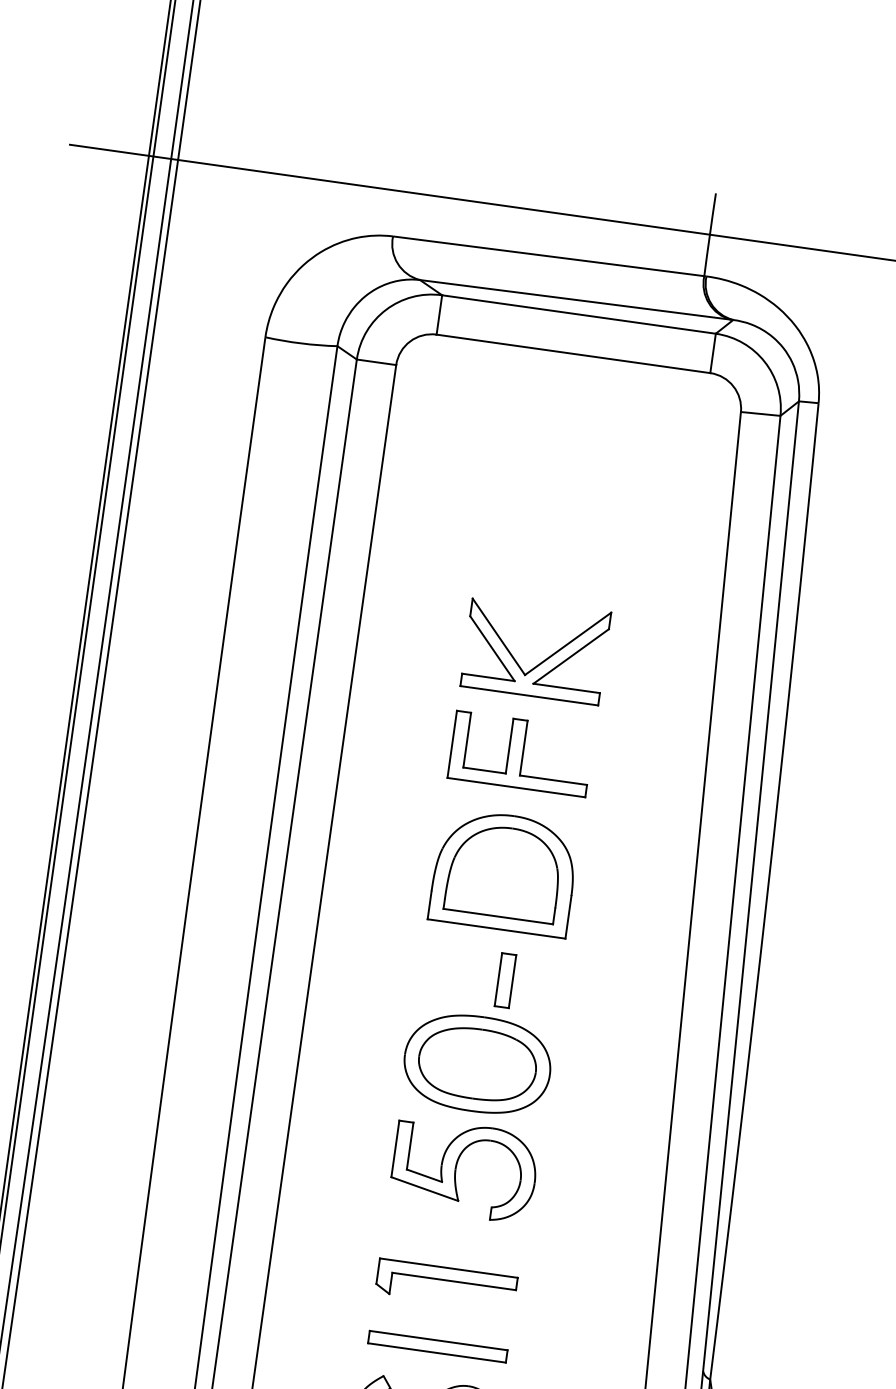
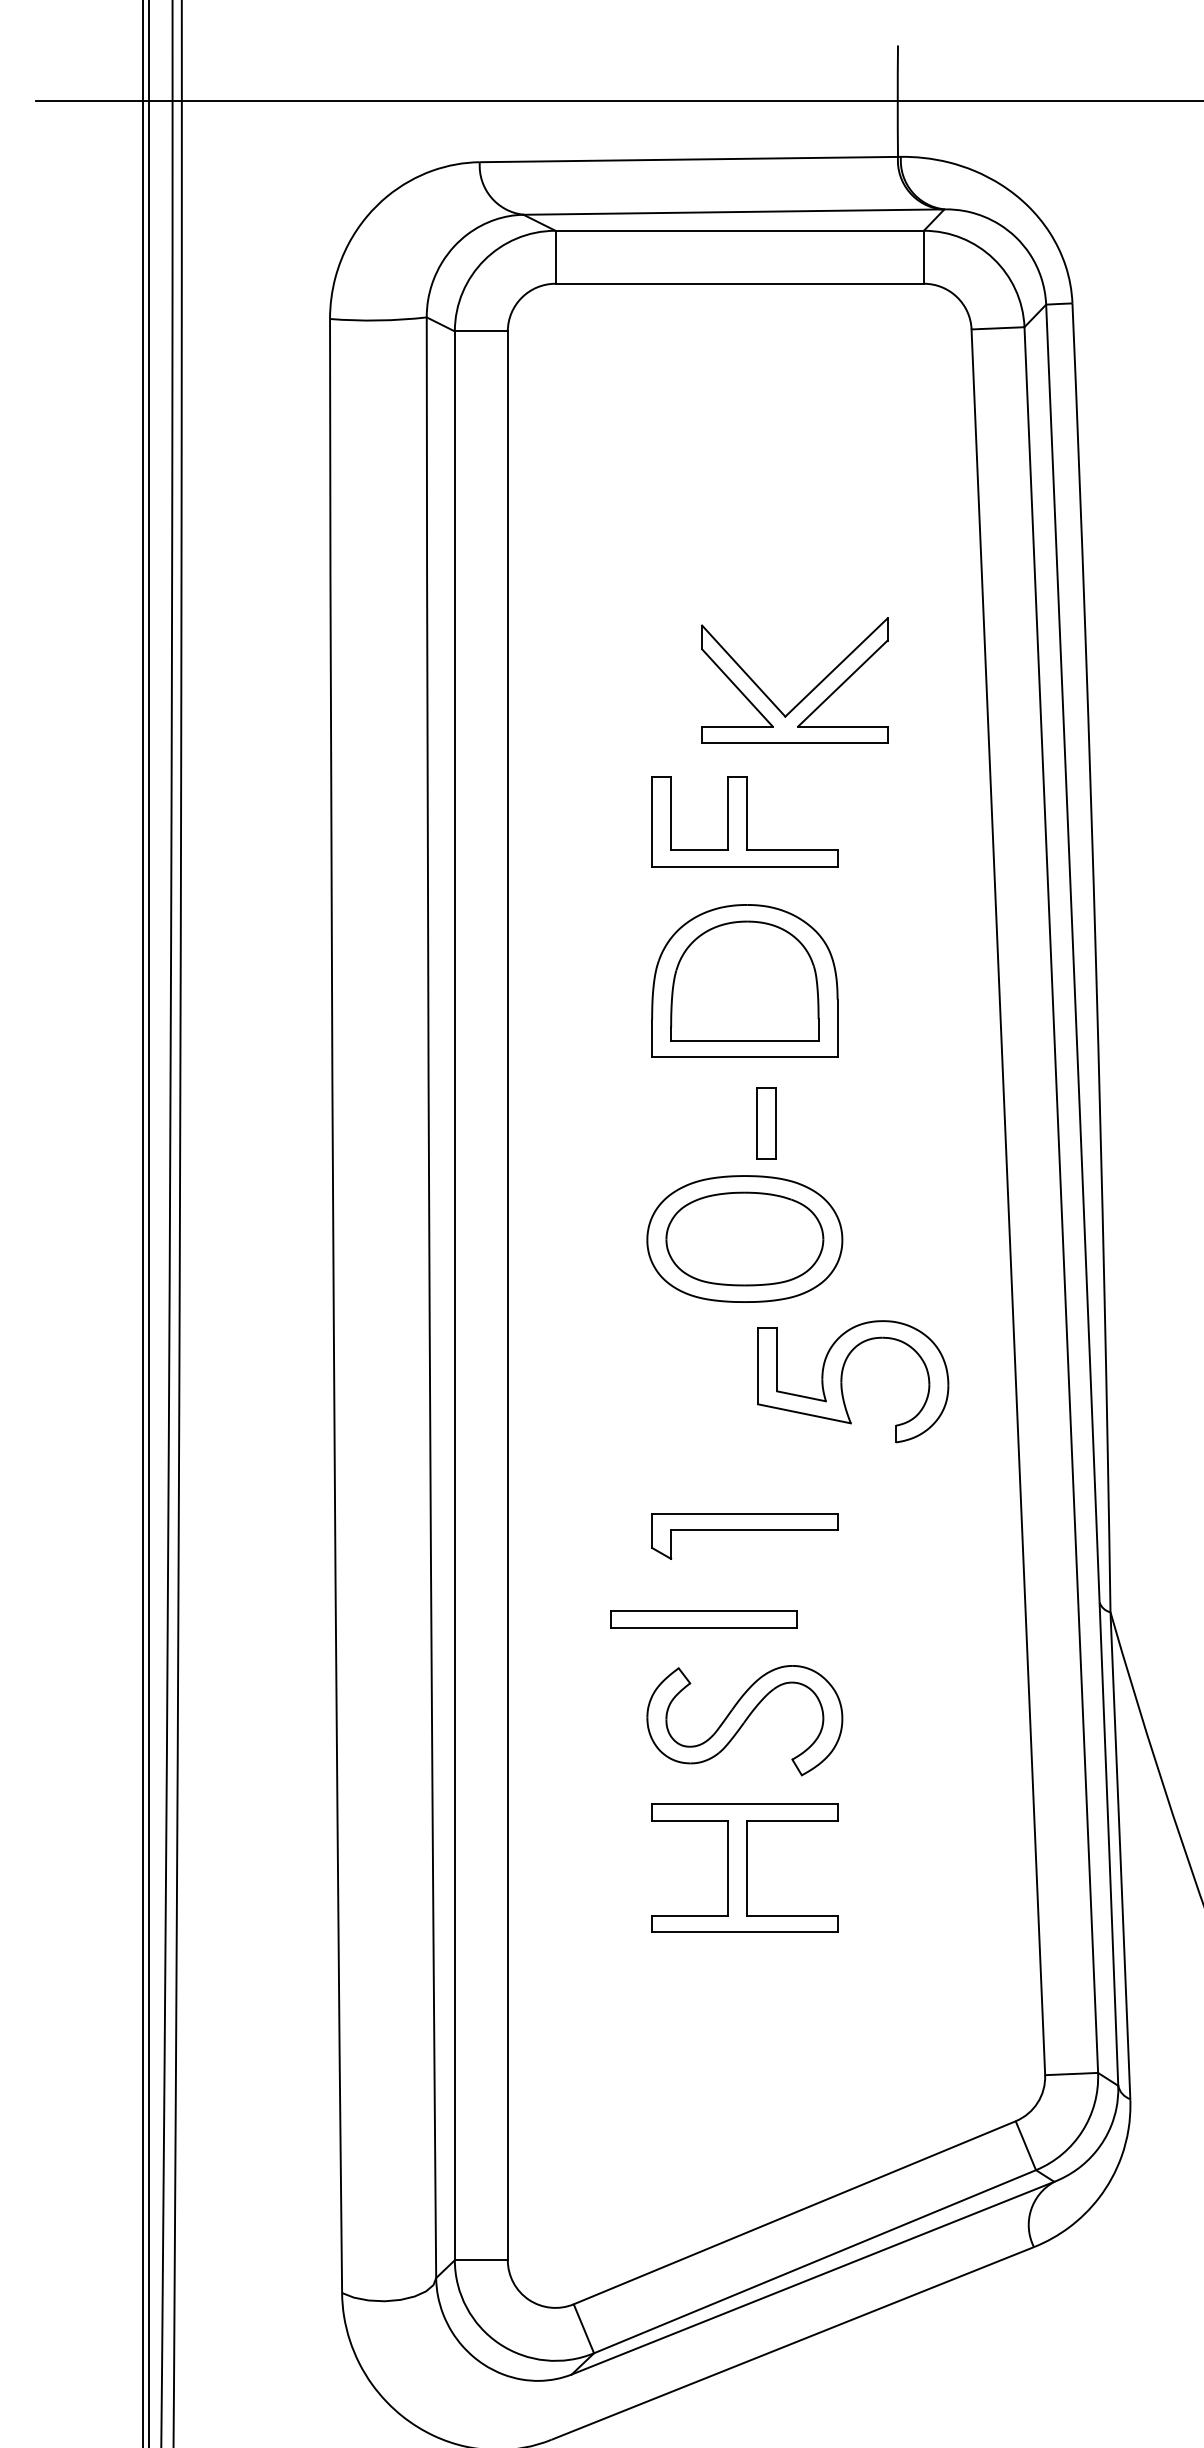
part: (542, 661) -> (805, 695), moved
part: (456, 1169) -> (842, 1381), moved
part: (437, 1346) -> (703, 1619), moved

